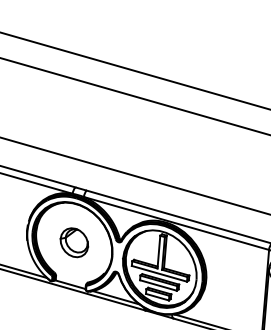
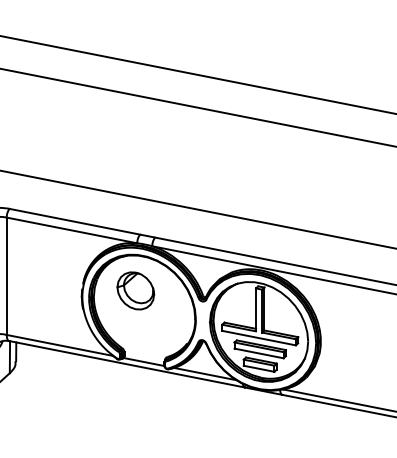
part: (74, 242) -> (135, 290), moved

